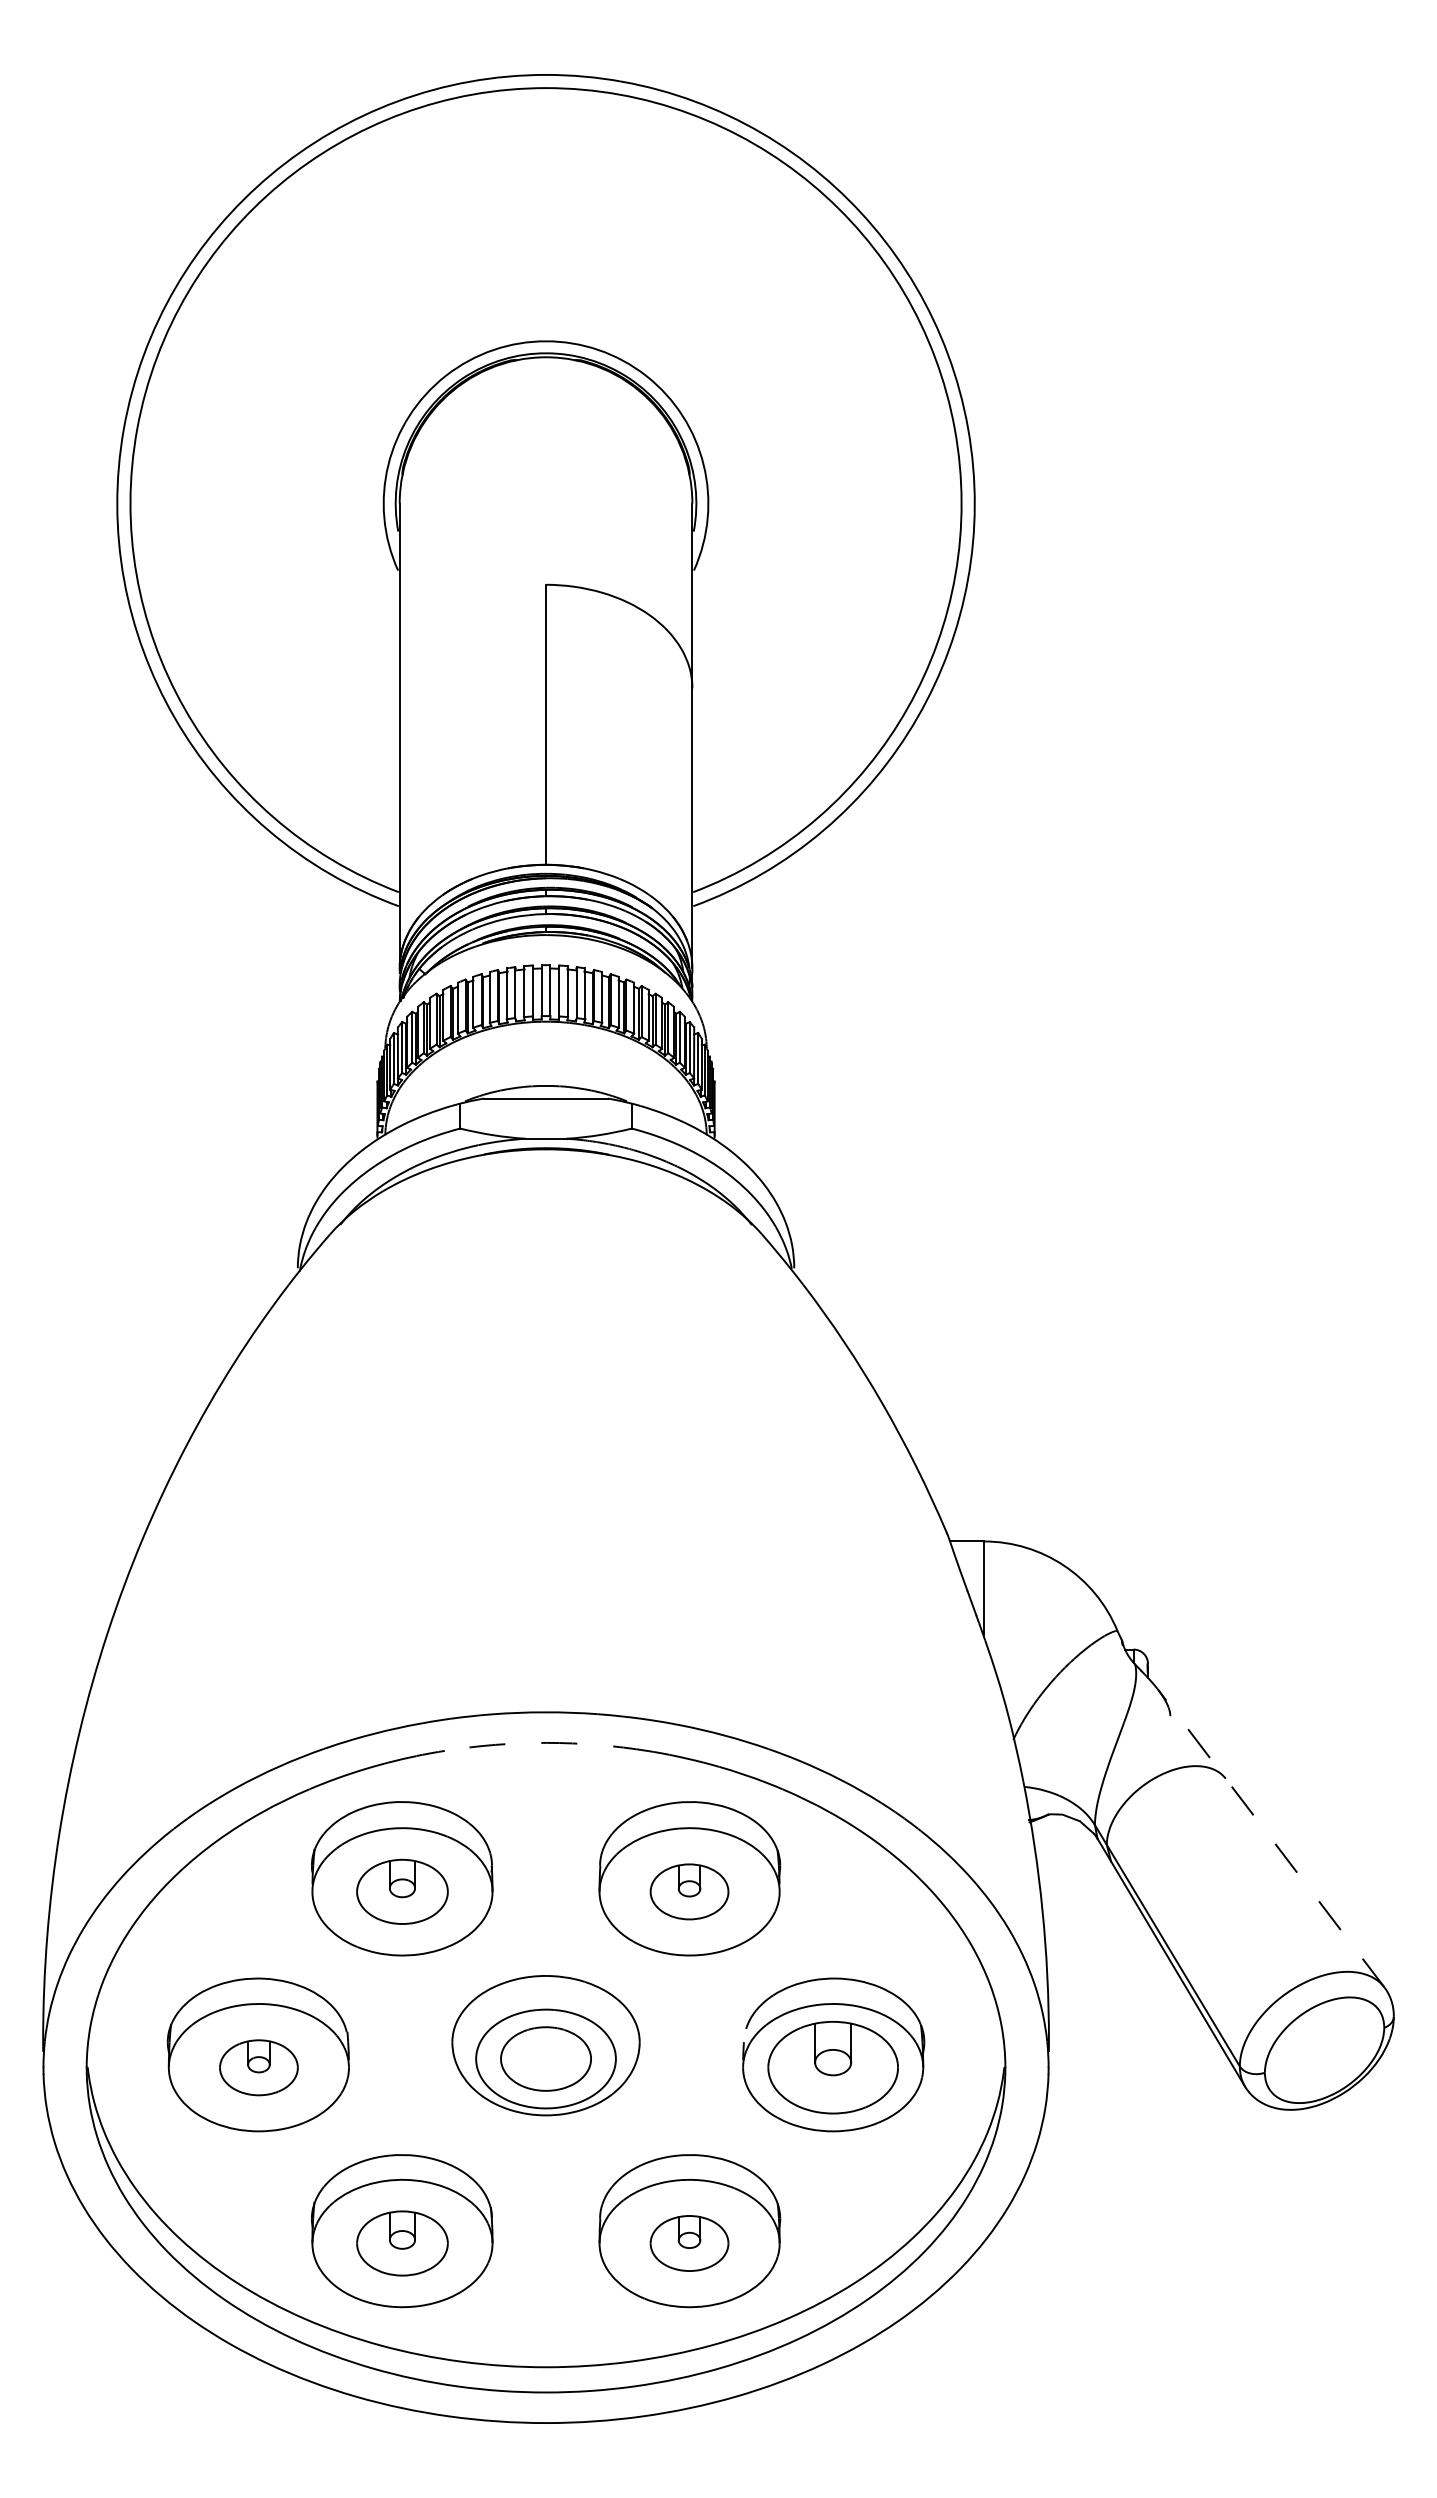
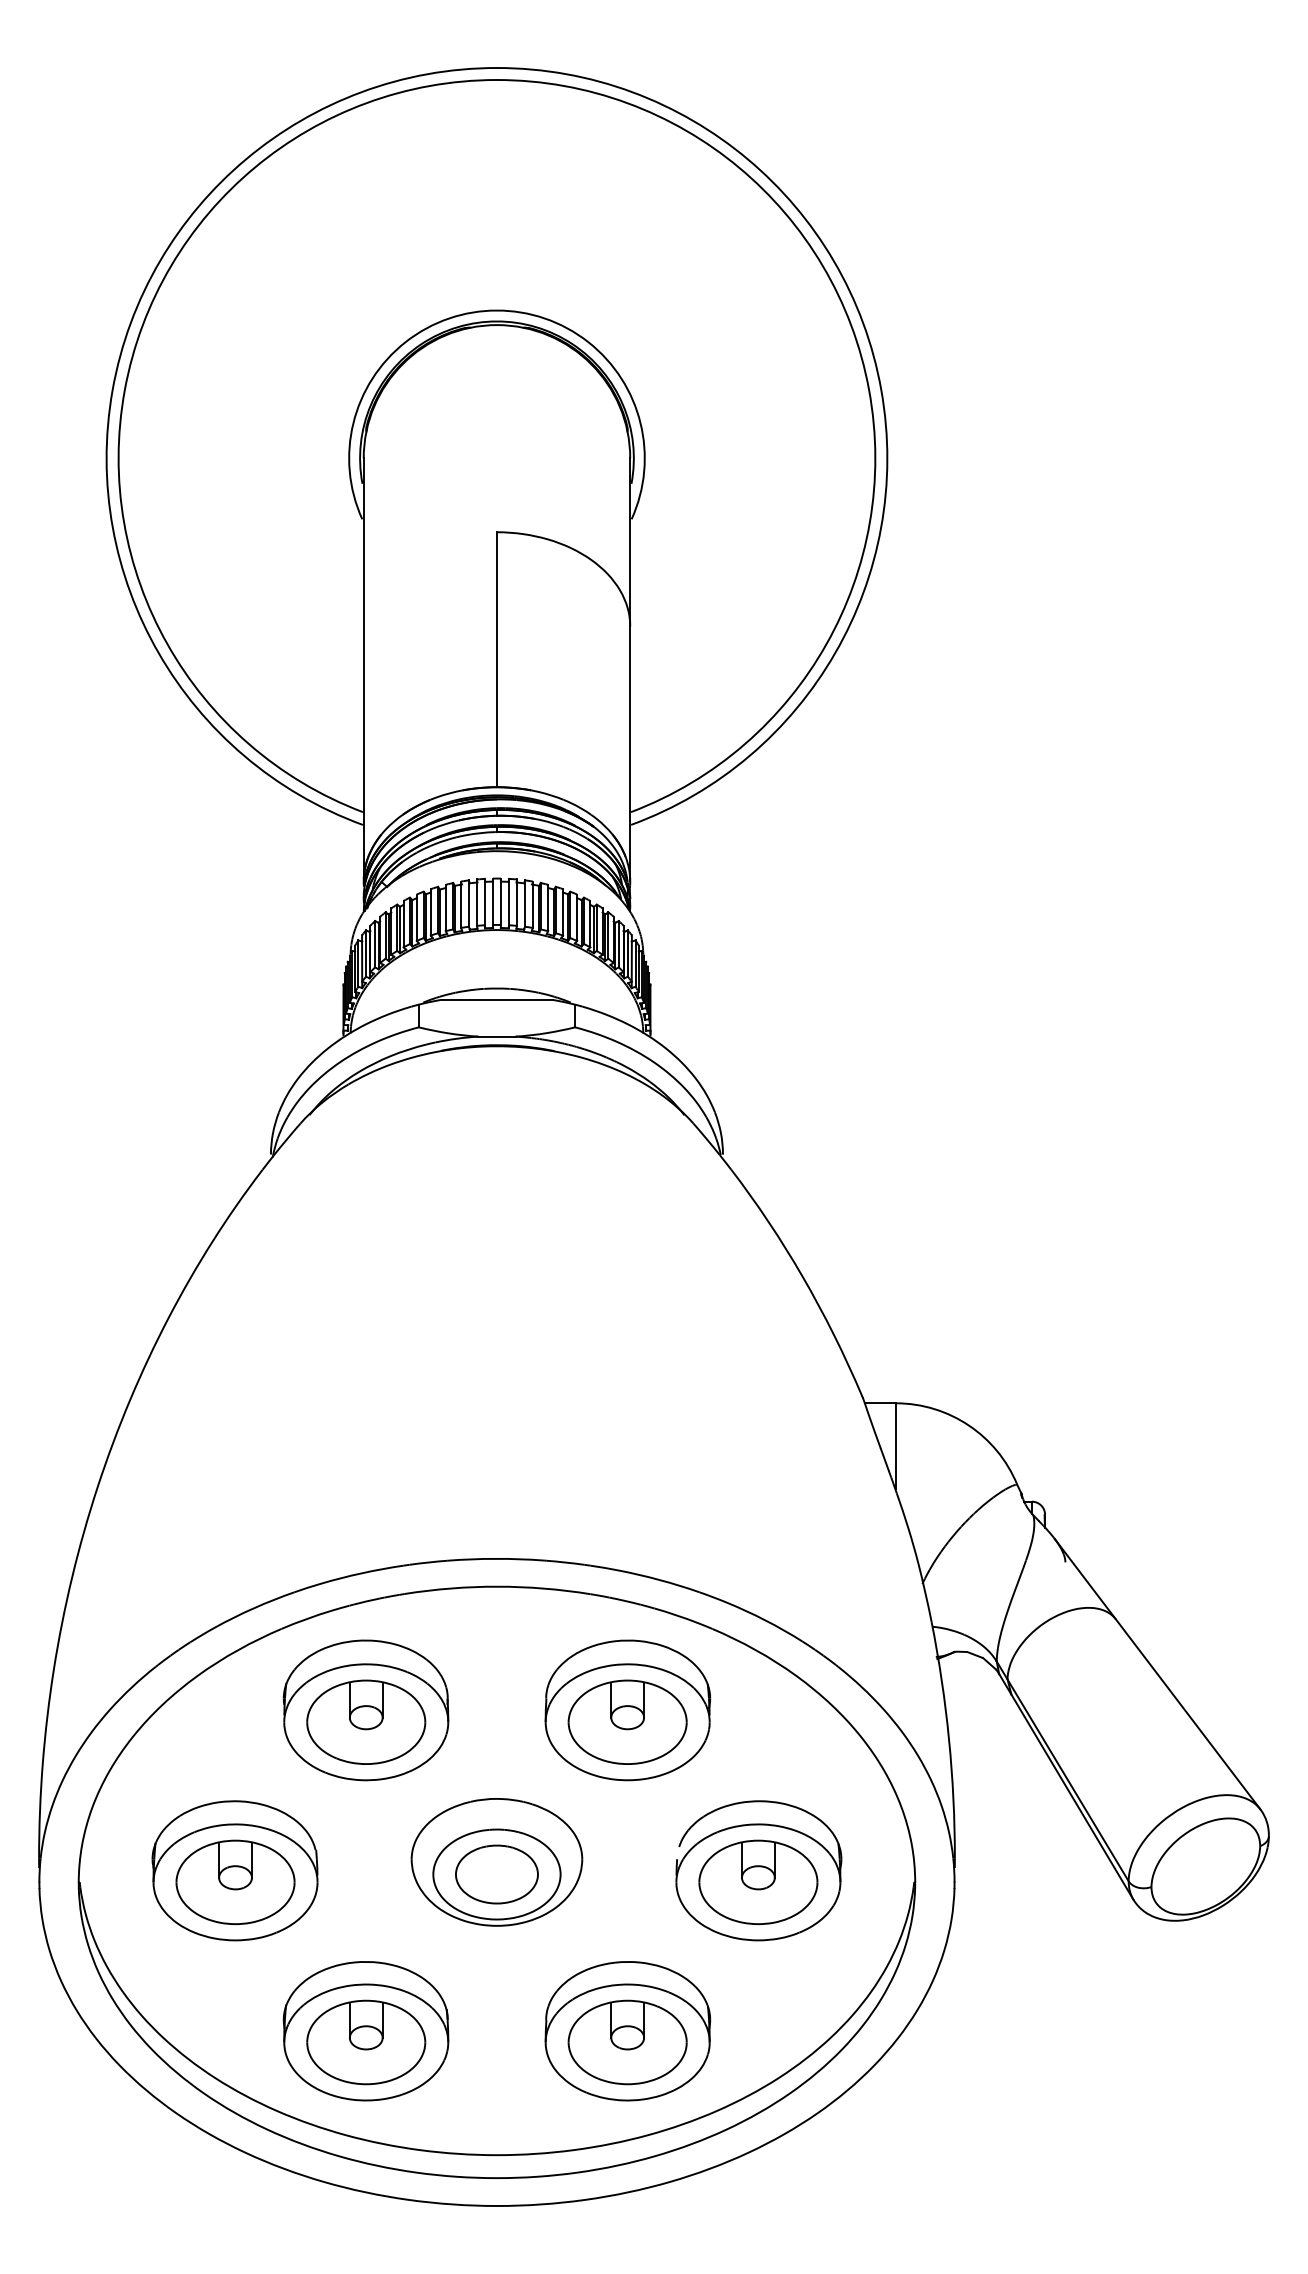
arc: (546, 1742) -> (497, 1586), dashed -> solid
line: (1271, 1838) -> (1157, 1673), dashed -> solid
part: (402, 1891) -> (366, 1721), size x1.43
part: (689, 1891) -> (627, 1721), size x1.67
part: (258, 2067) -> (235, 1882), size x1.67
part: (402, 2243) -> (366, 2042), size x1.43
part: (689, 2243) -> (627, 2042), size x1.67

